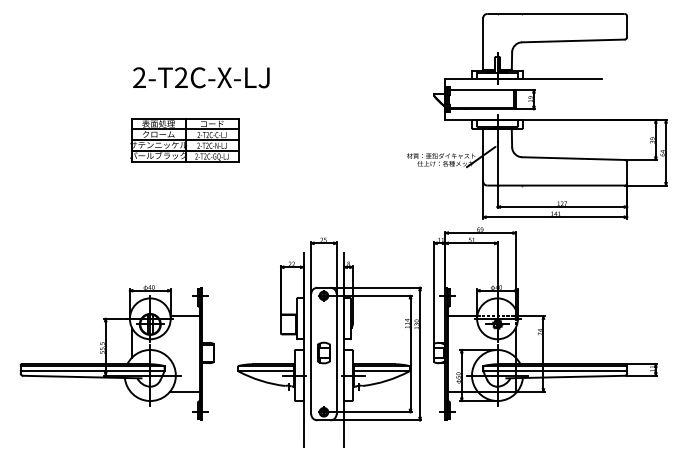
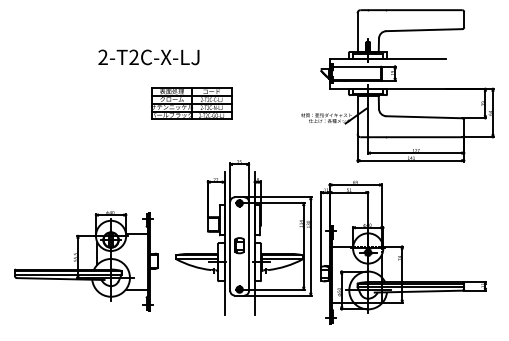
part: (184, 140) -> (191, 103), moved
part: (545, 323) -> (403, 251), moved
part: (329, 342) -> (243, 237), moved

